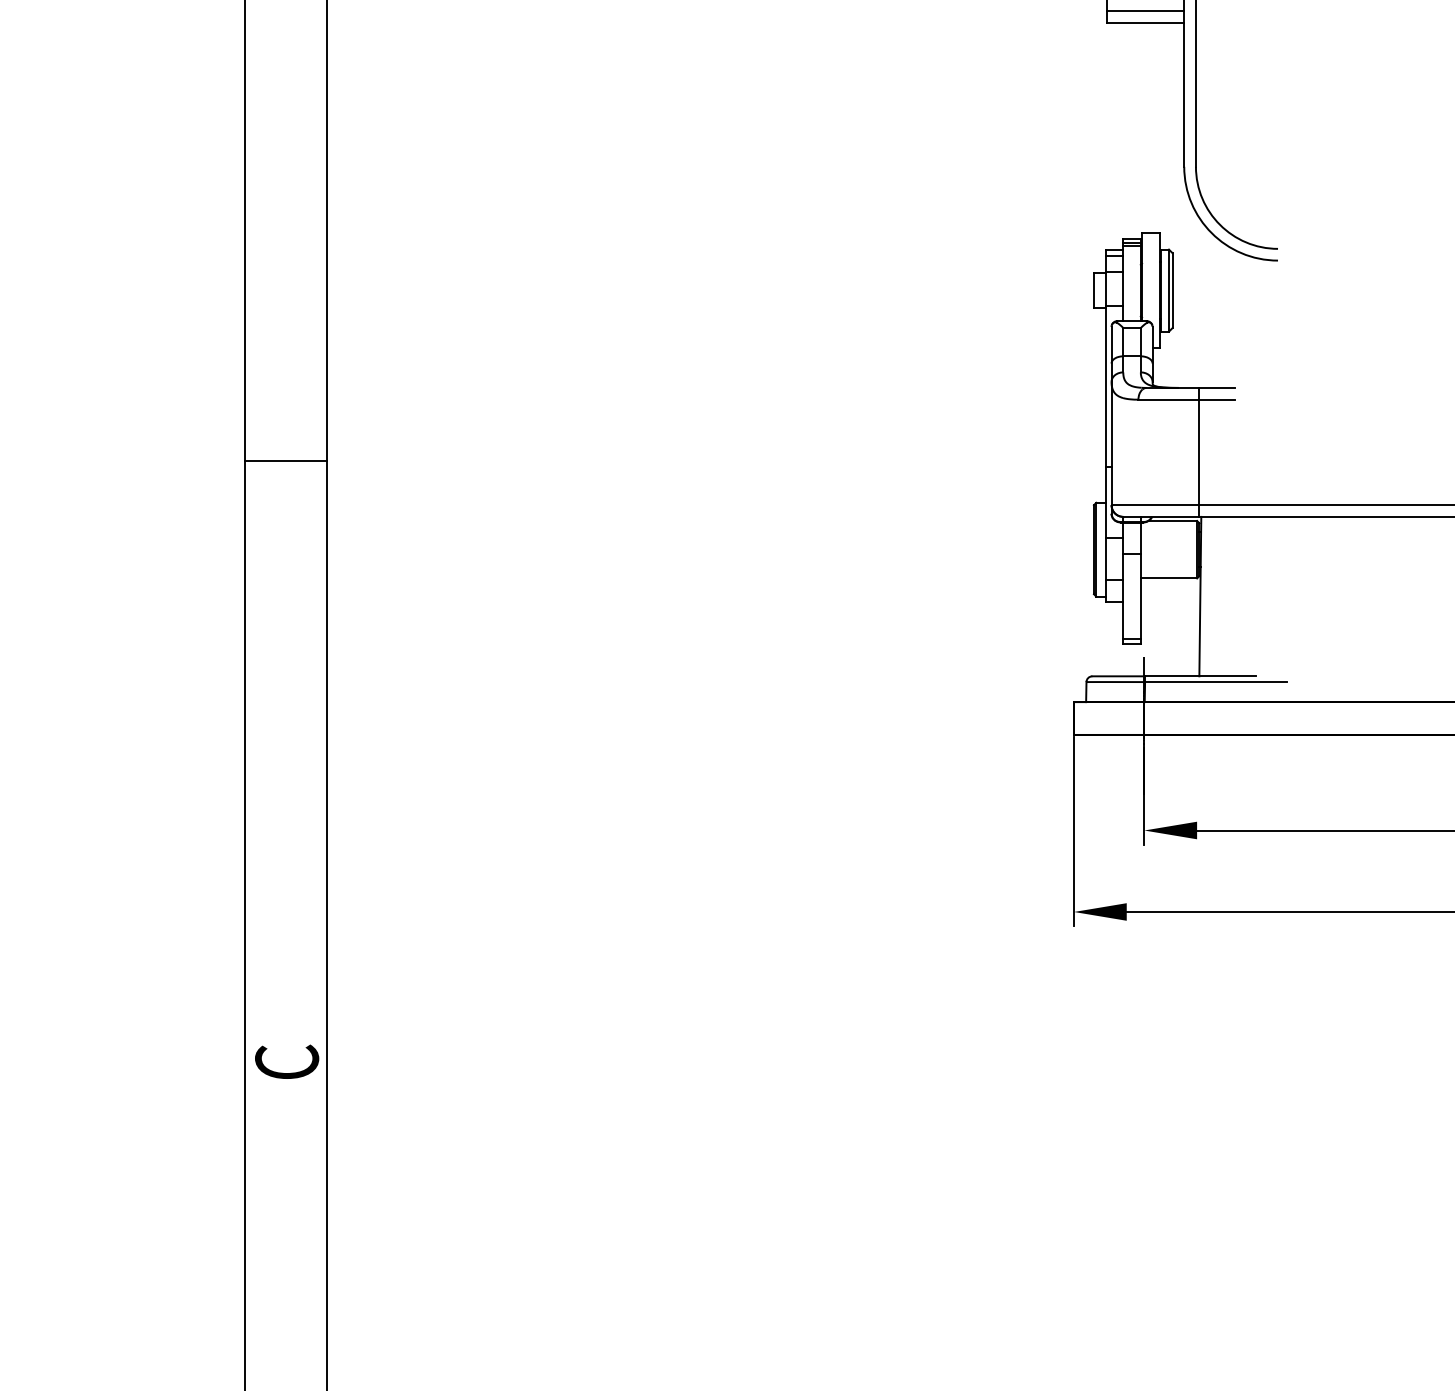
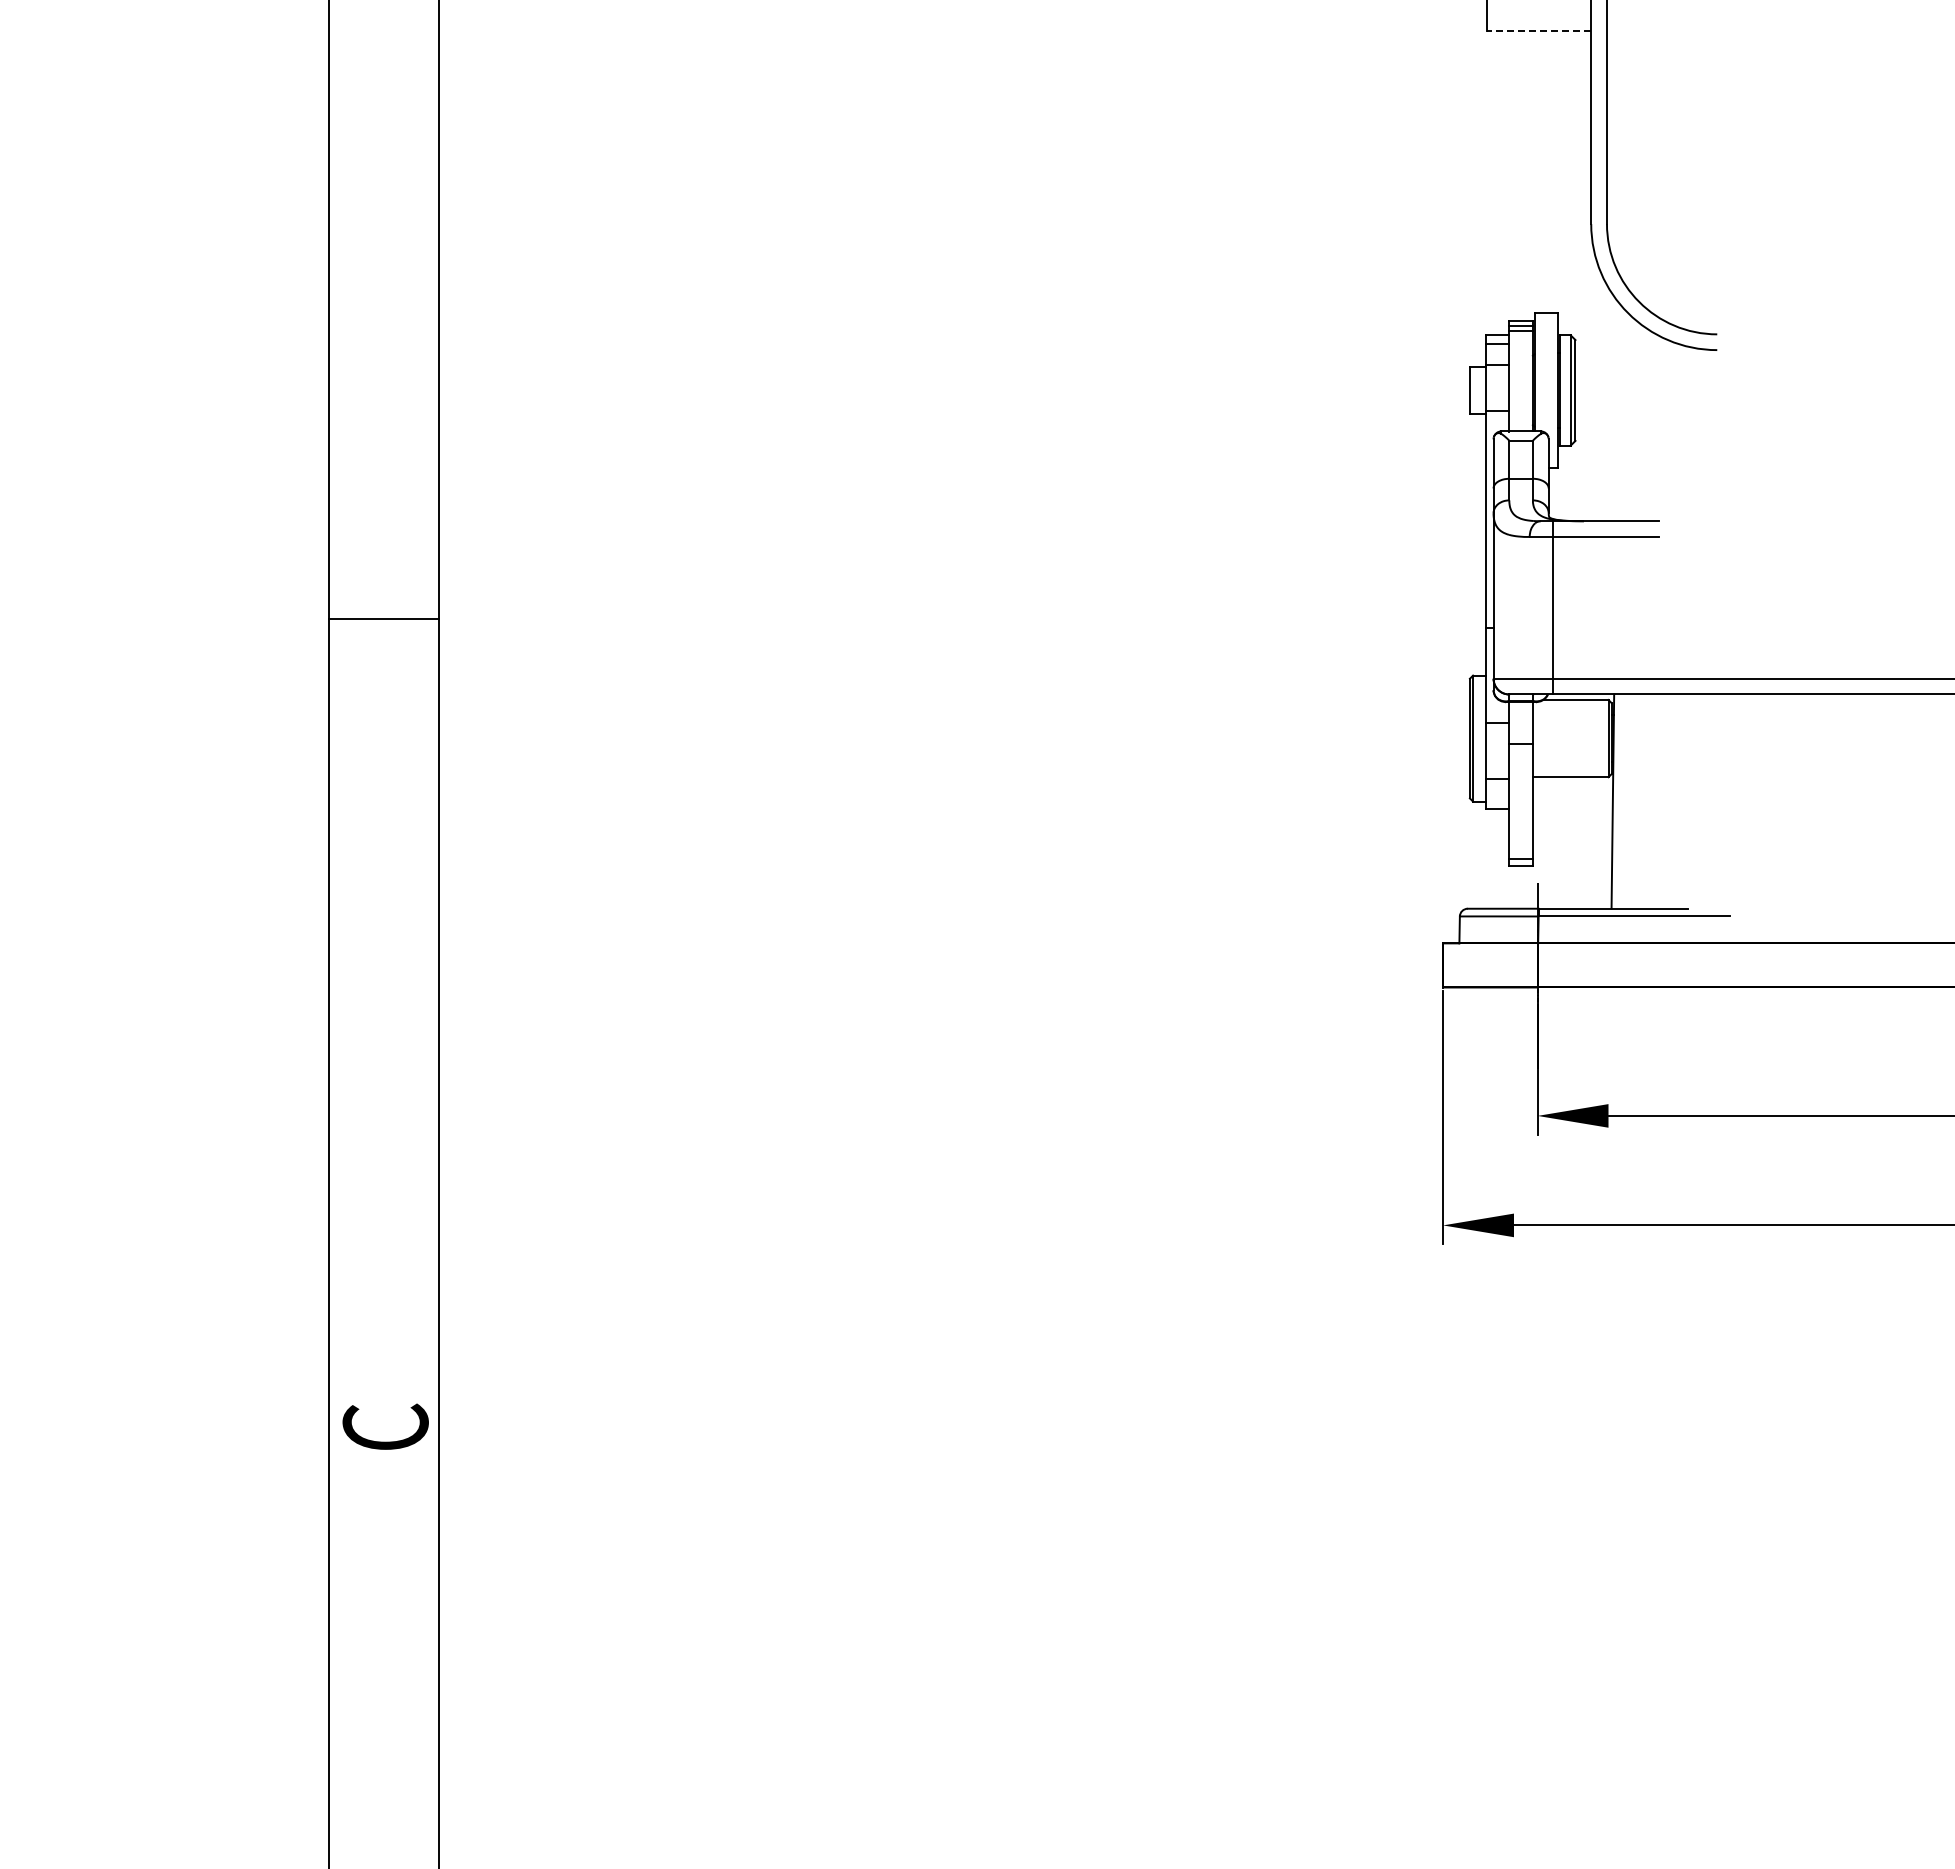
line: (1145, 11) -> (1539, 15), removed
line: (1145, 23) -> (1539, 31), solid -> dashed
line: (1199, 452) -> (1552, 607), moved

